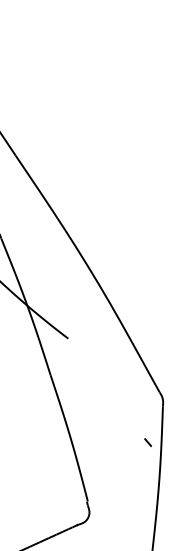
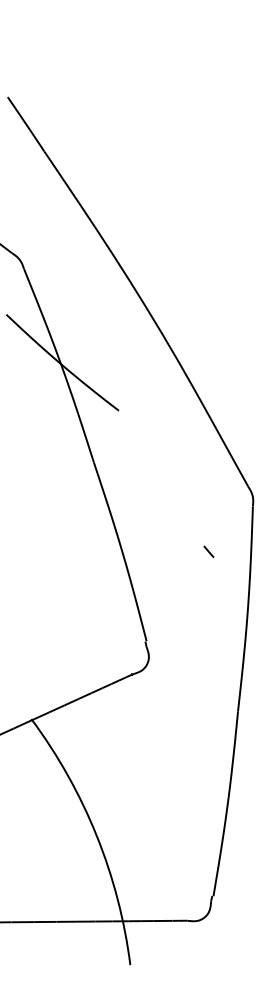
line: (147, 442) -> (208, 551), moved

